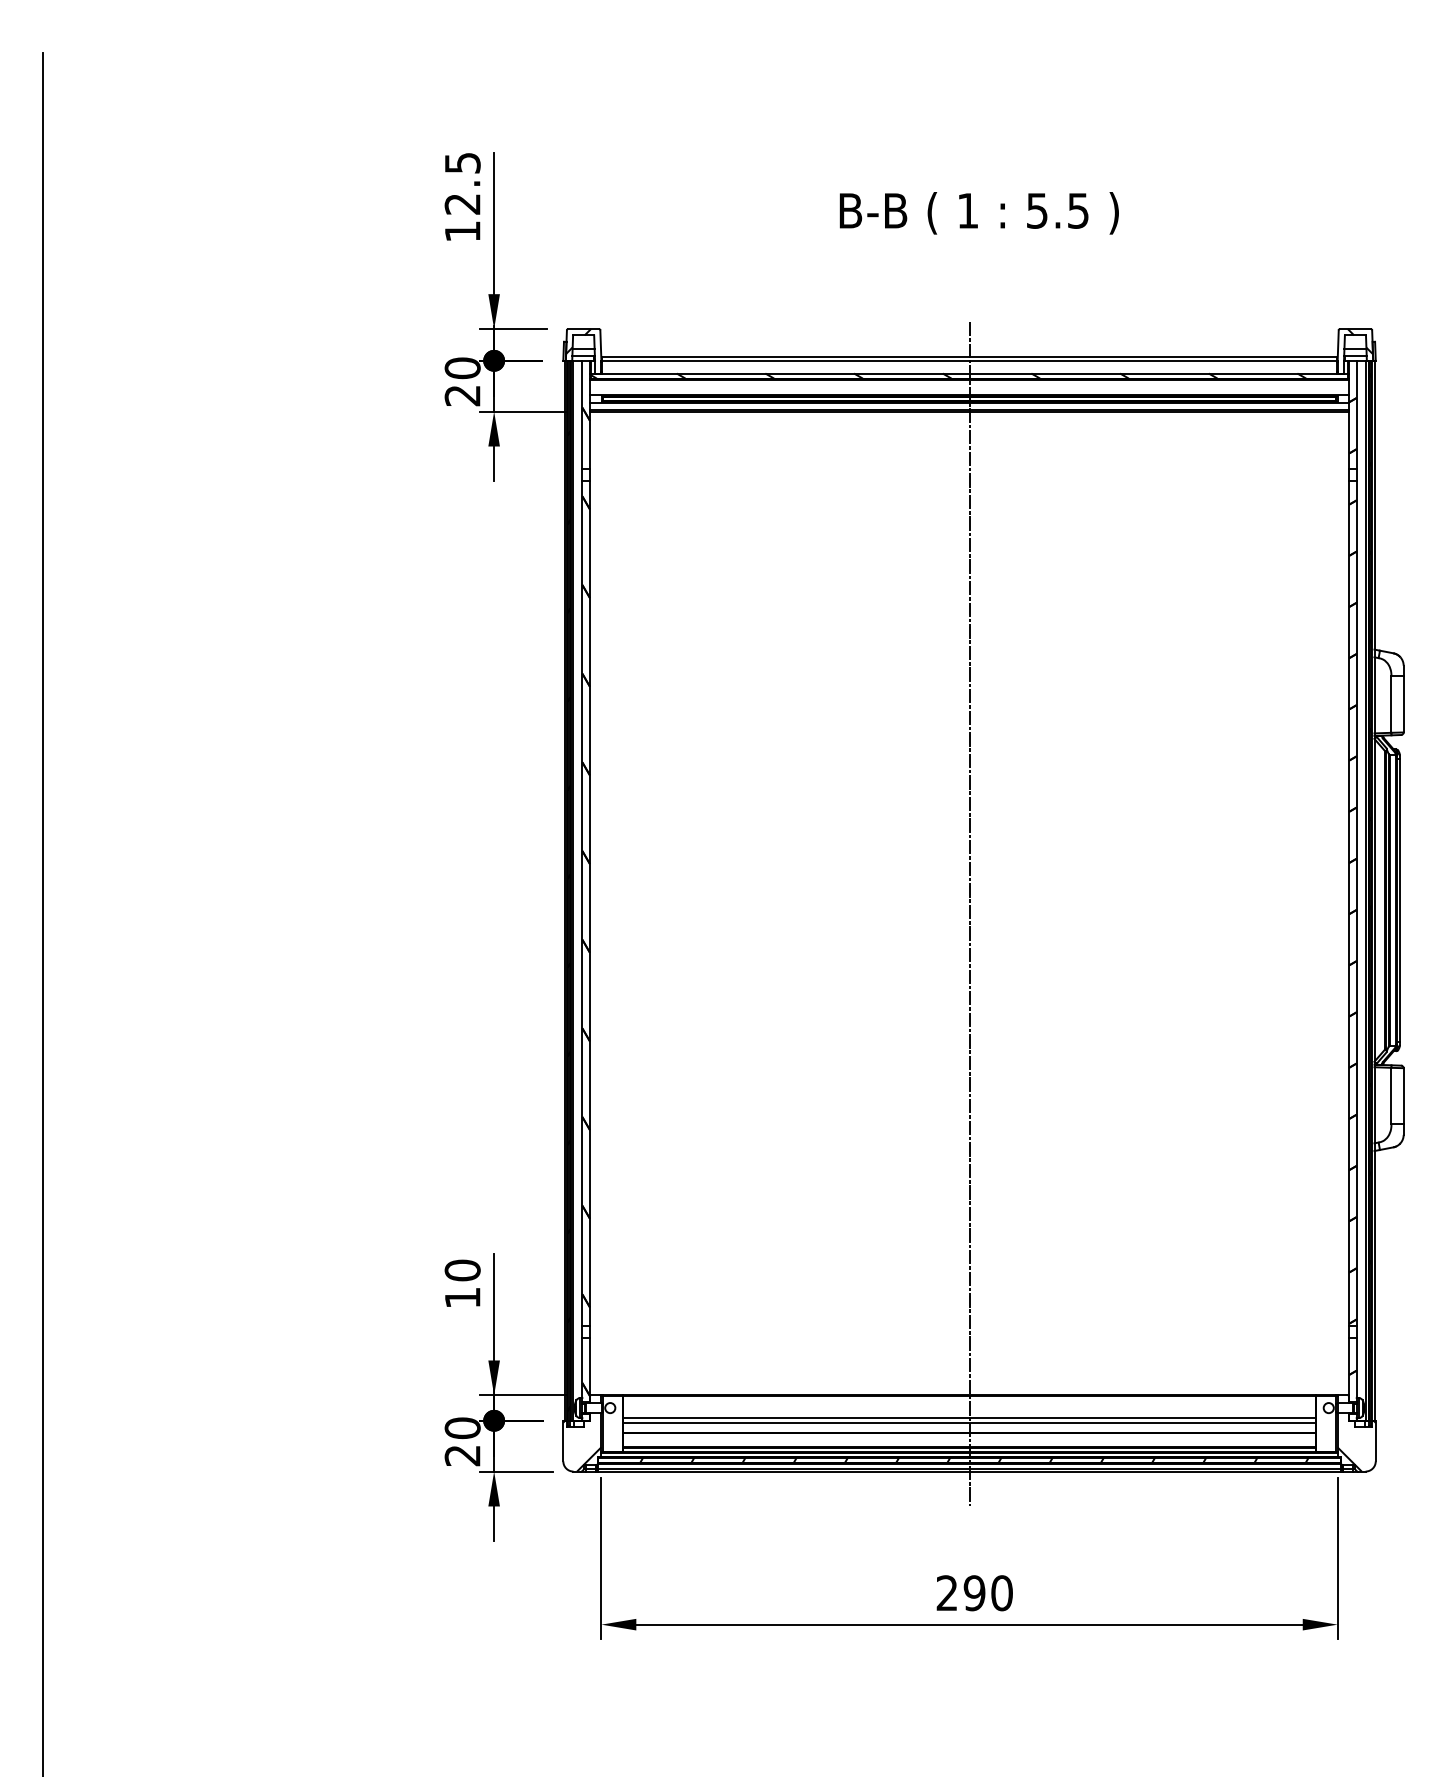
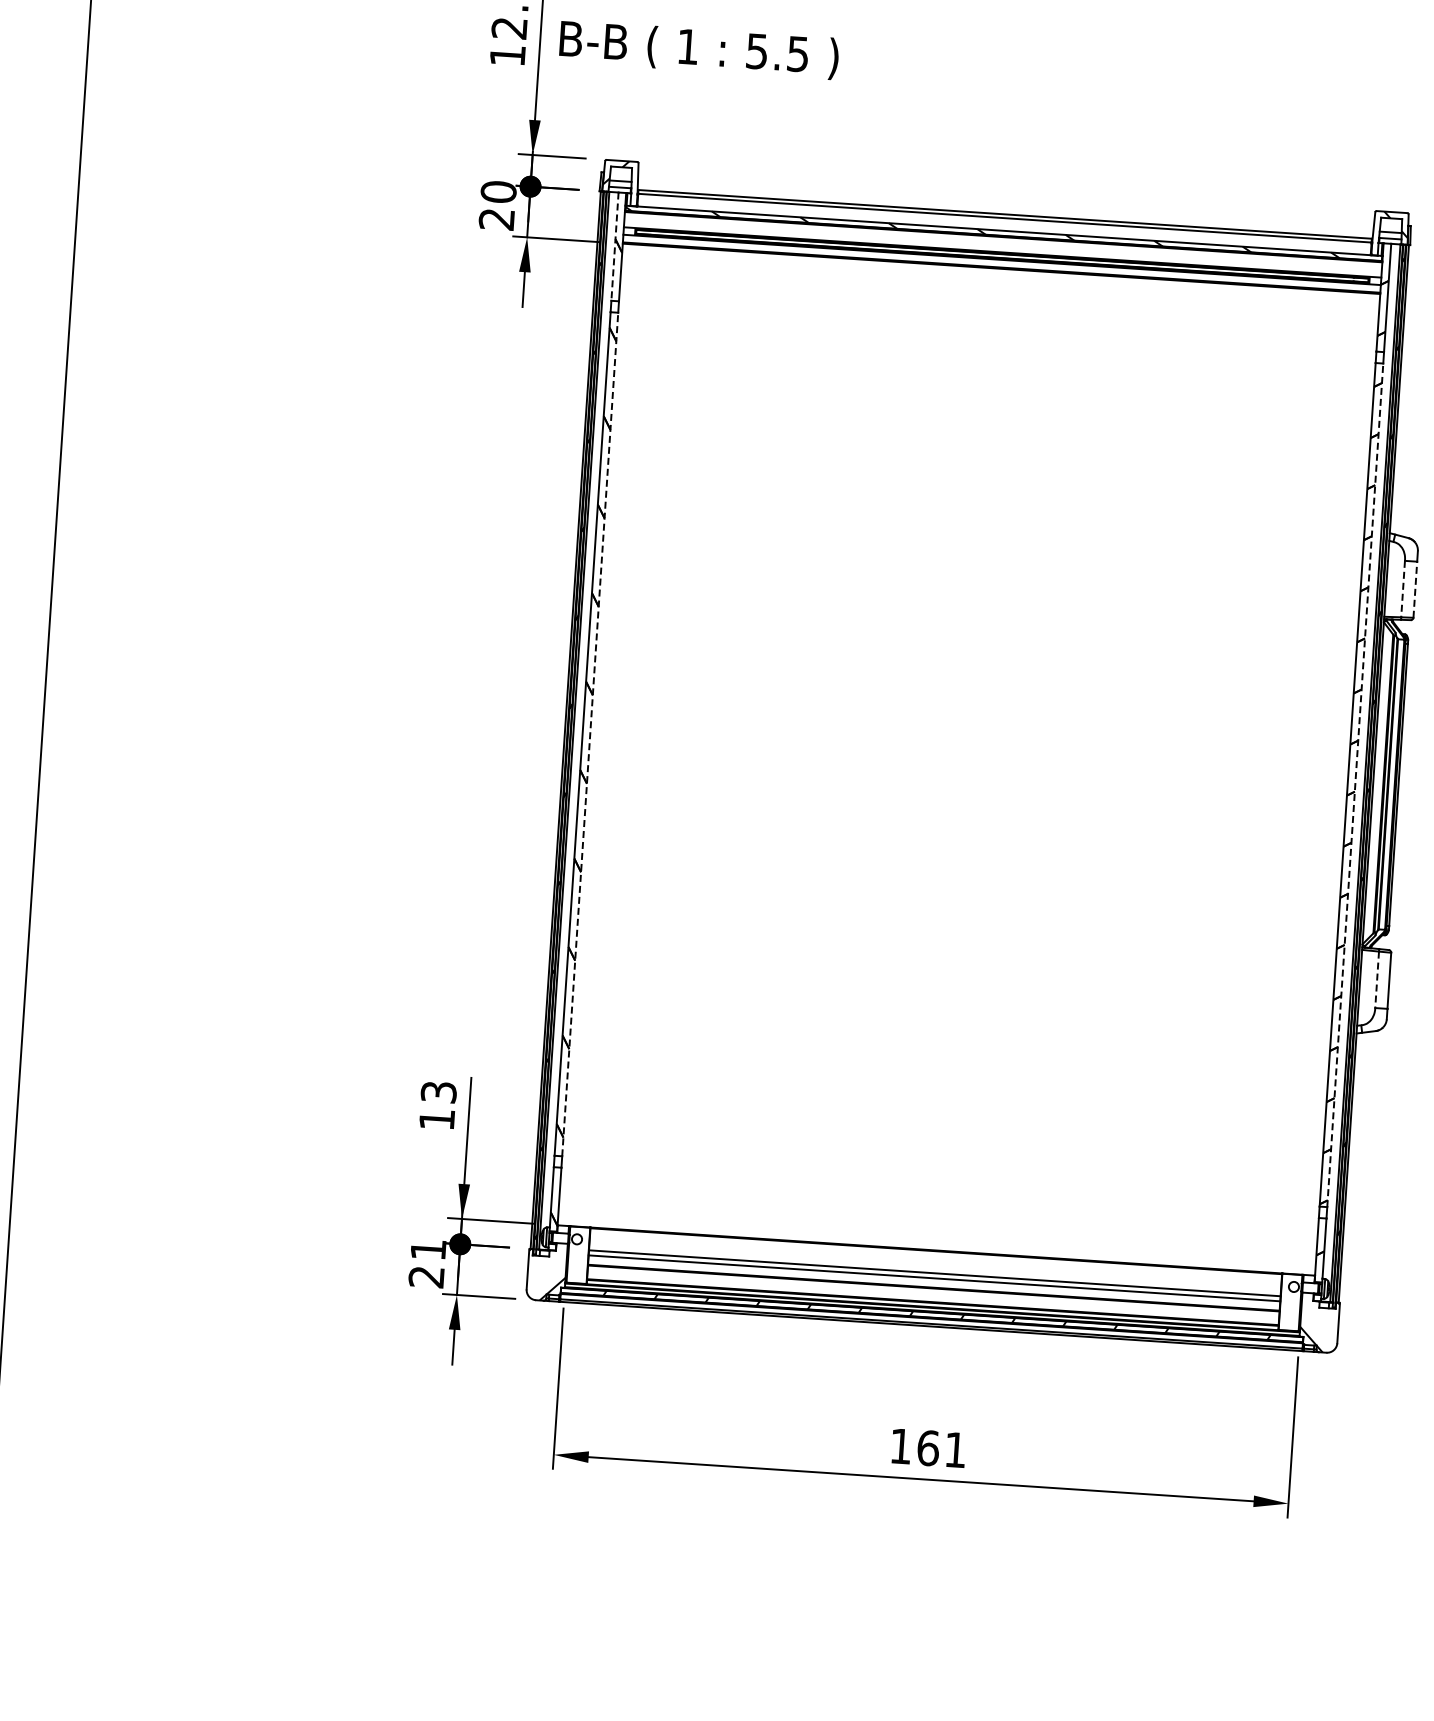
text: (978, 213) -> (698, 50), moved
line: (582, 415) -> (615, 247), solid -> dashed
line: (1403, 703) -> (1415, 588), solid -> dashed
line: (1391, 705) -> (1403, 590), solid -> dashed
line: (589, 903) -> (589, 734), solid -> dashed
line: (1356, 903) -> (1355, 785), solid -> dashed
line: (969, 914) -> (968, 770), removed
line: (1391, 1096) -> (1377, 980), solid -> dashed
text: (462, 1270) -> (438, 1092), 10 -> 13
text: (462, 1428) -> (428, 1249), 20 -> 21
text: (974, 1593) -> (928, 1448), 290 -> 161

